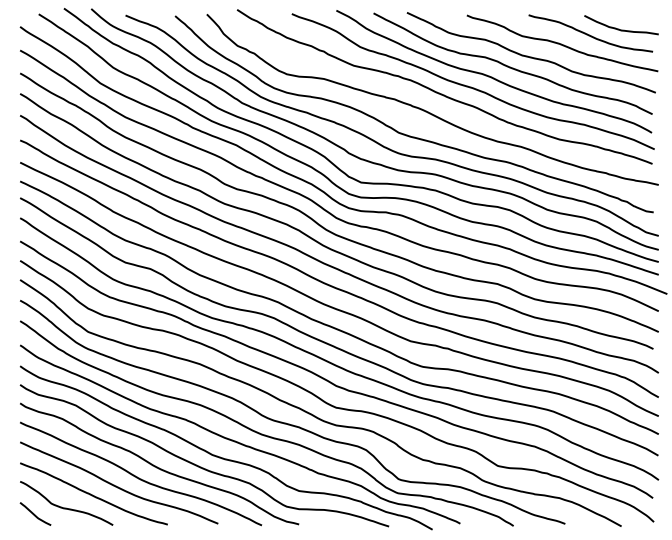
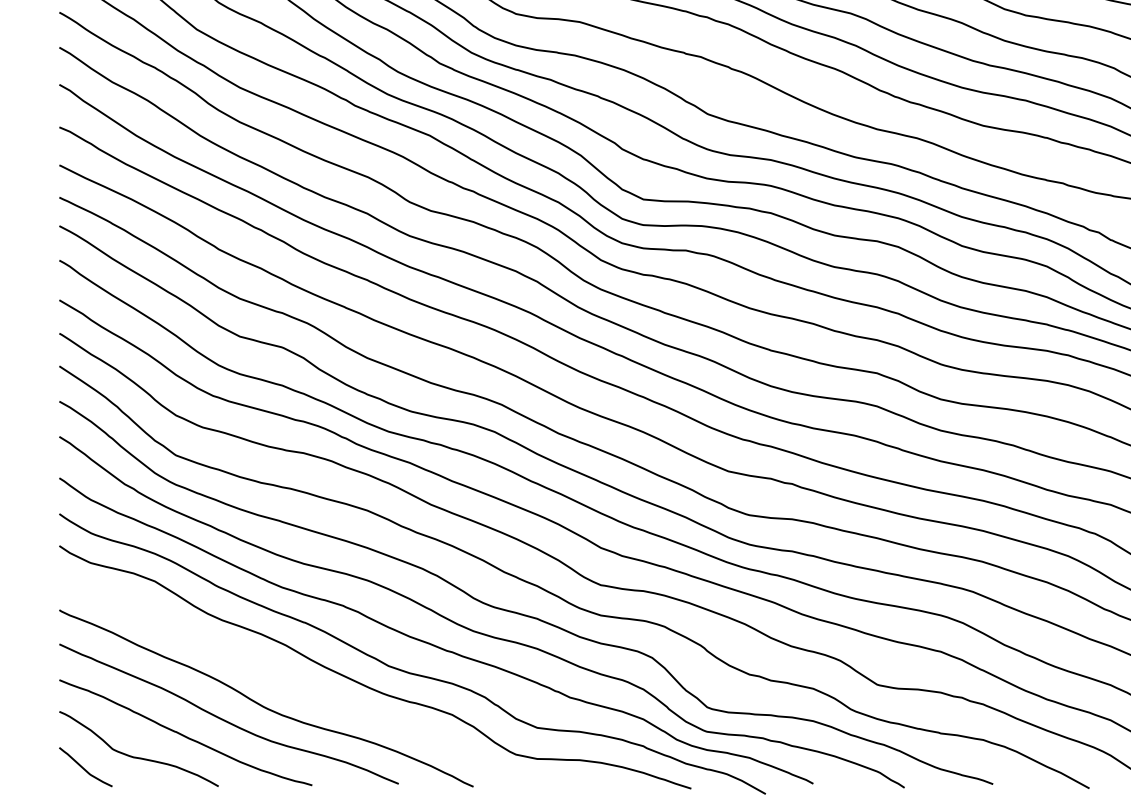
curve: (157, 466) -> (294, 685), removed

